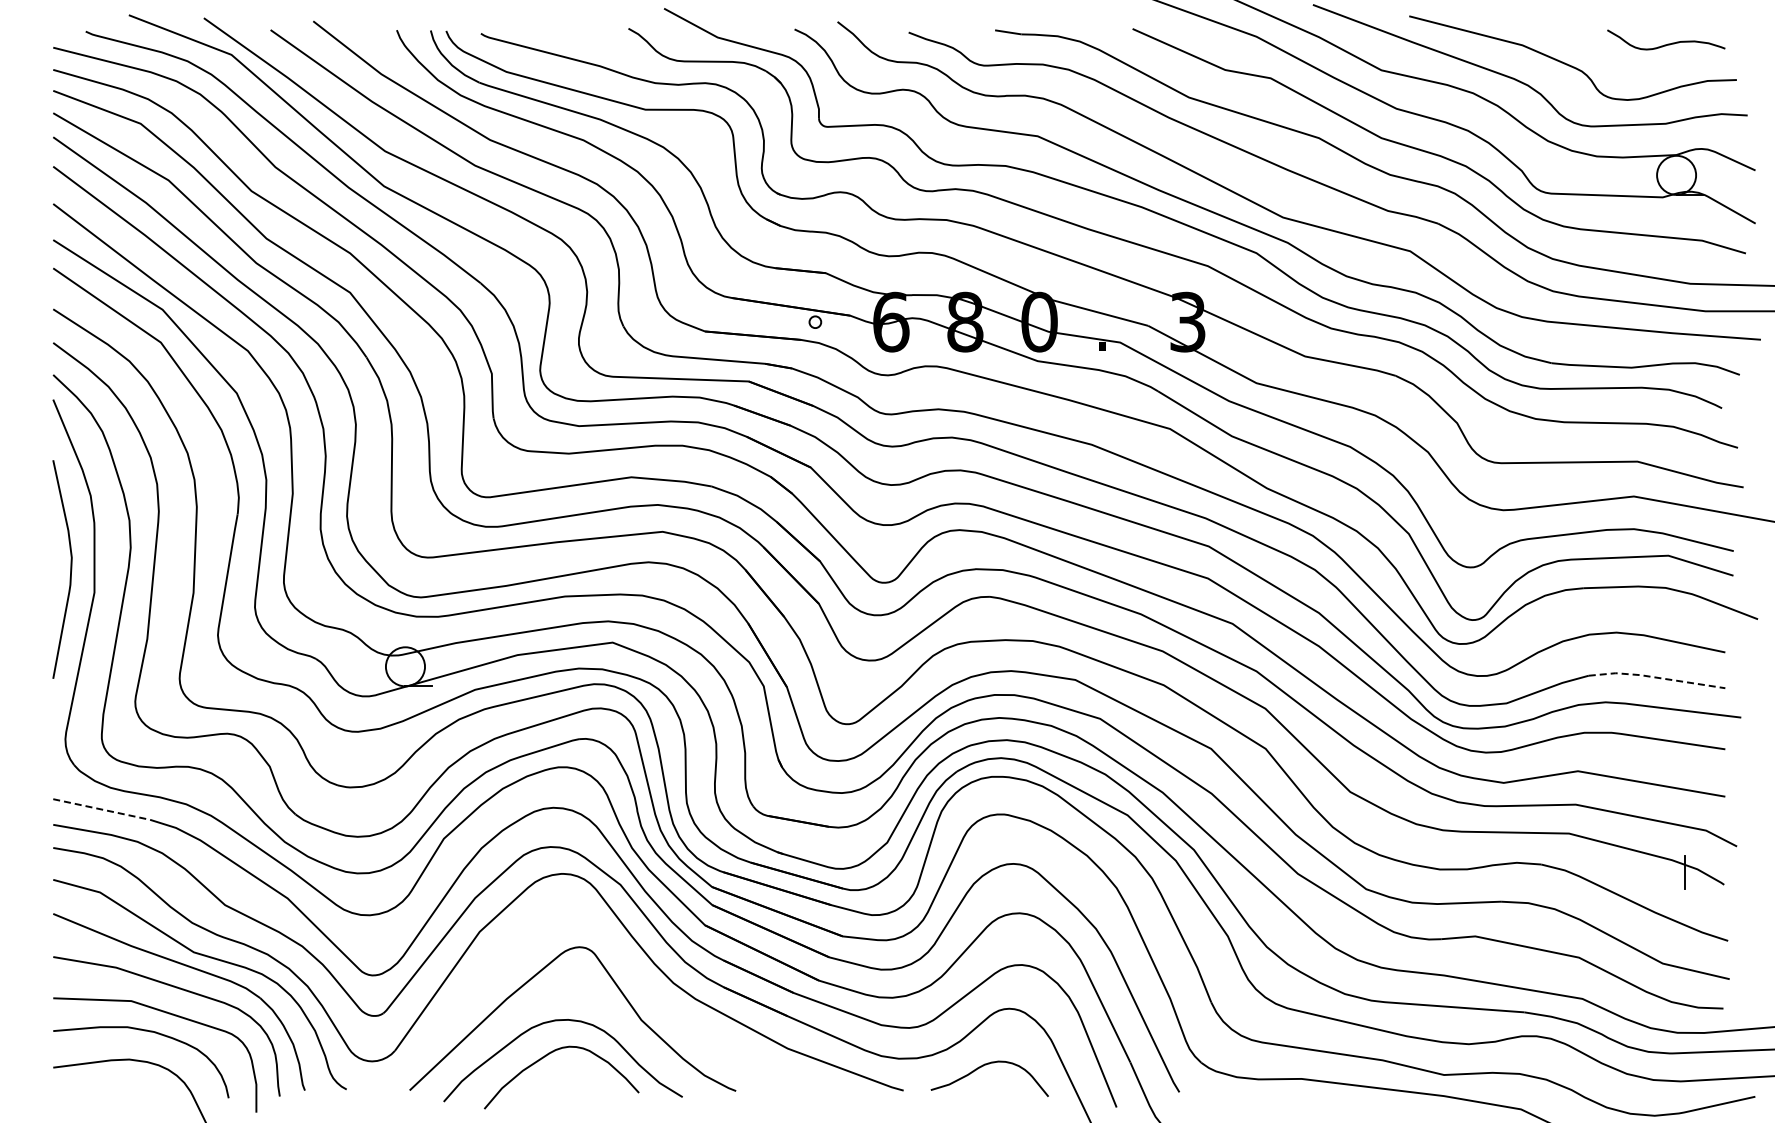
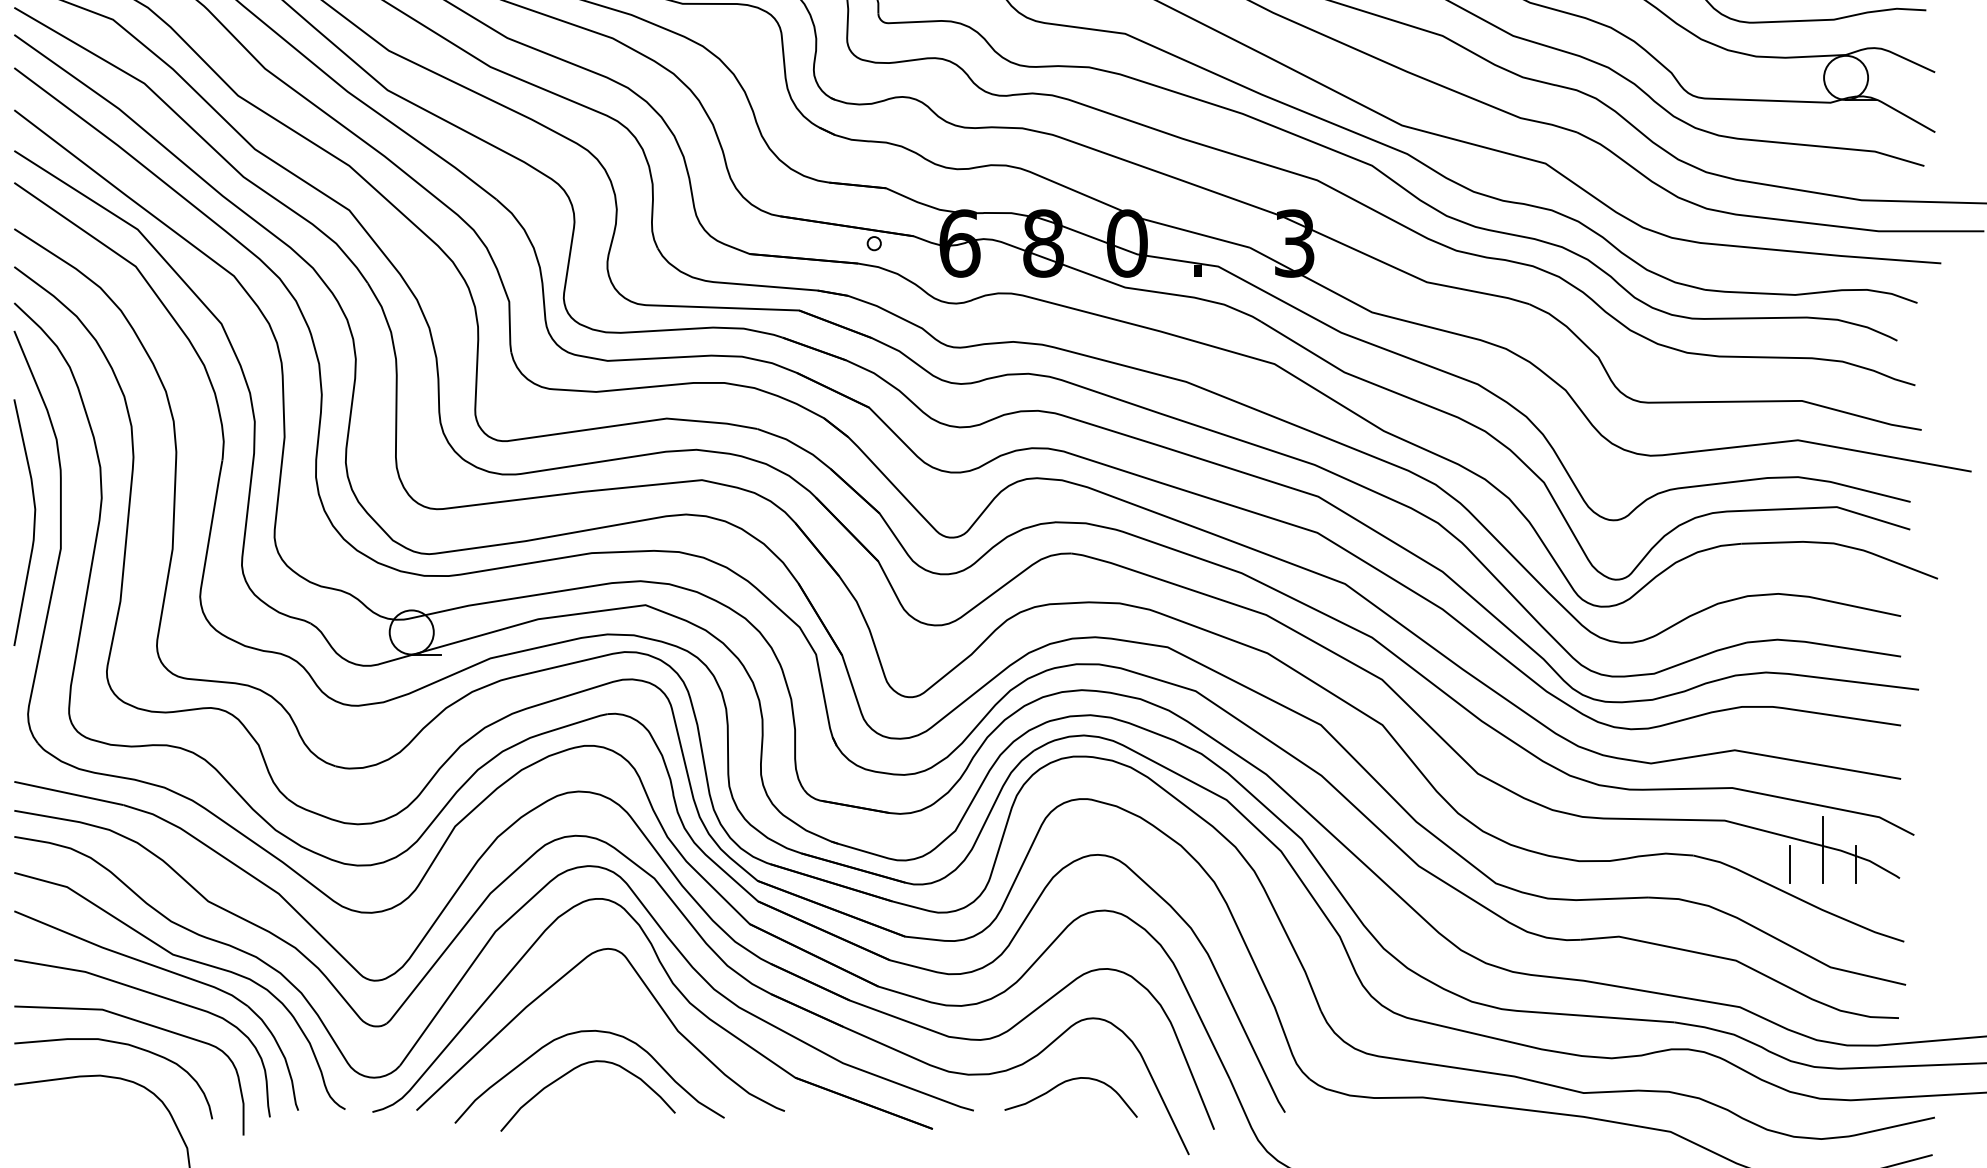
line: (1655, 677) -> (1822, 644), dashed -> solid
line: (101, 809) -> (68, 793), dashed -> solid
line: (1655, 859) -> (1822, 849), added
line: (1626, 872) -> (1789, 864), added
part: (639, 982) -> (675, 988), added

